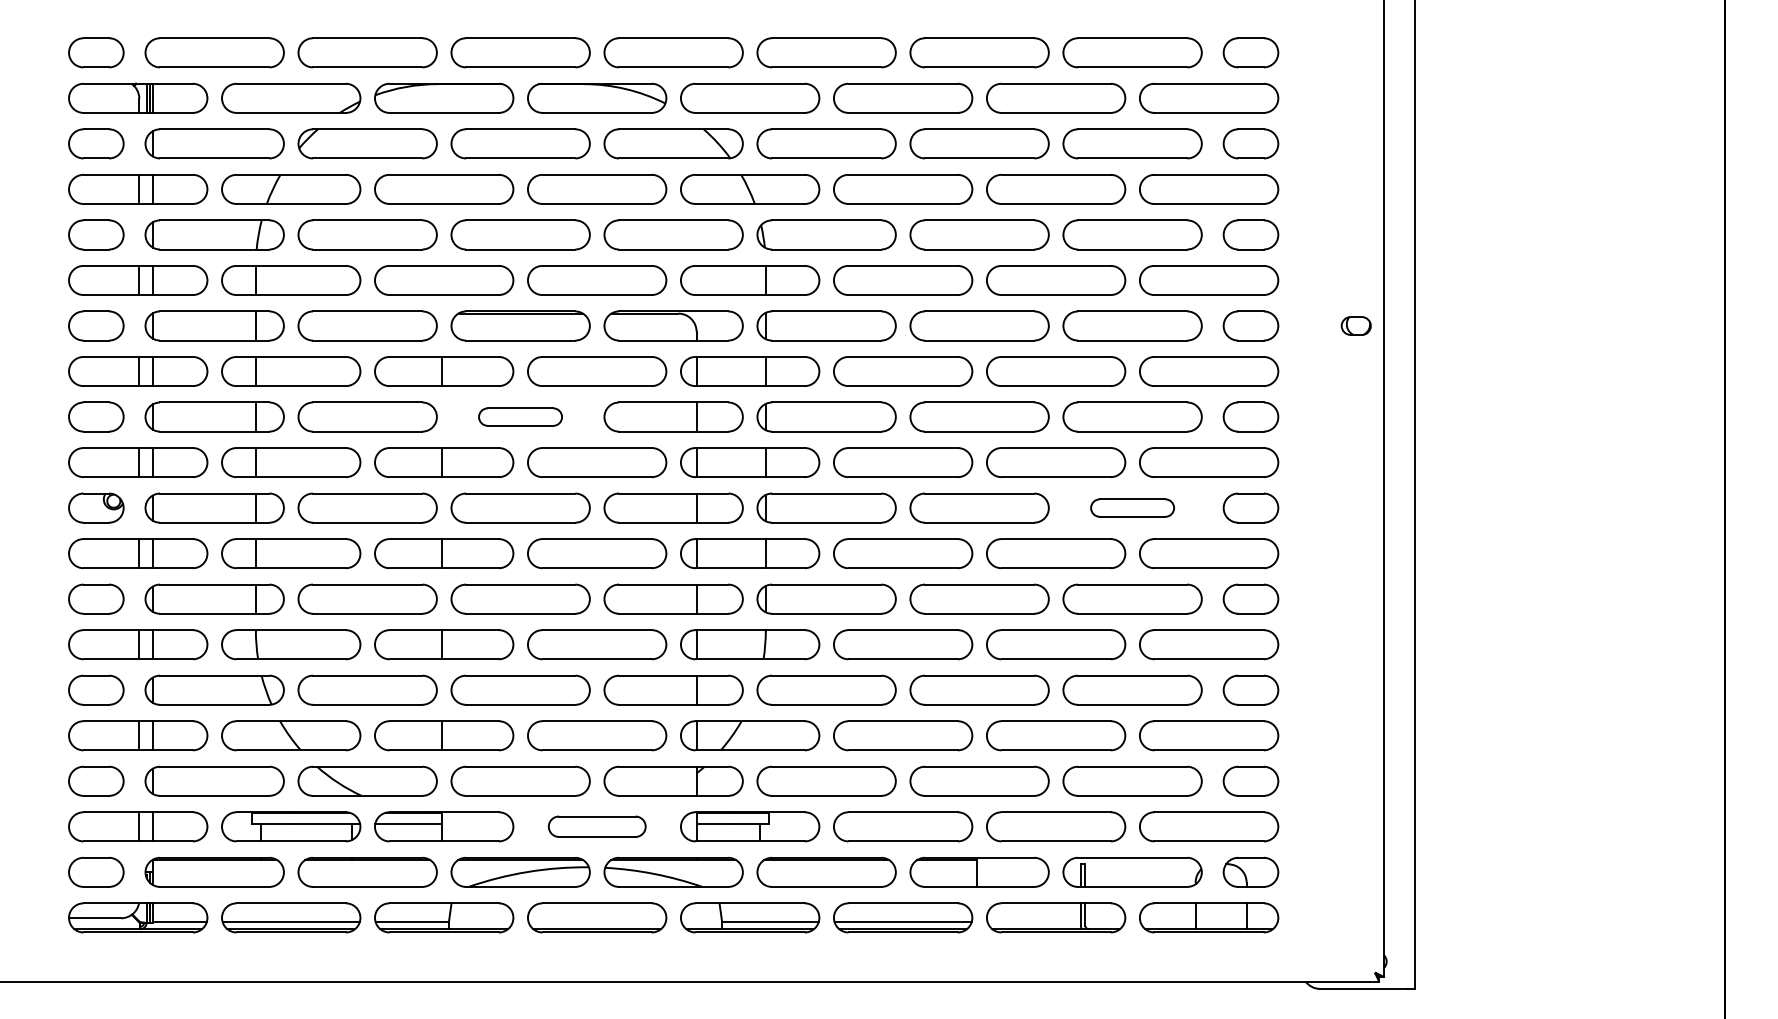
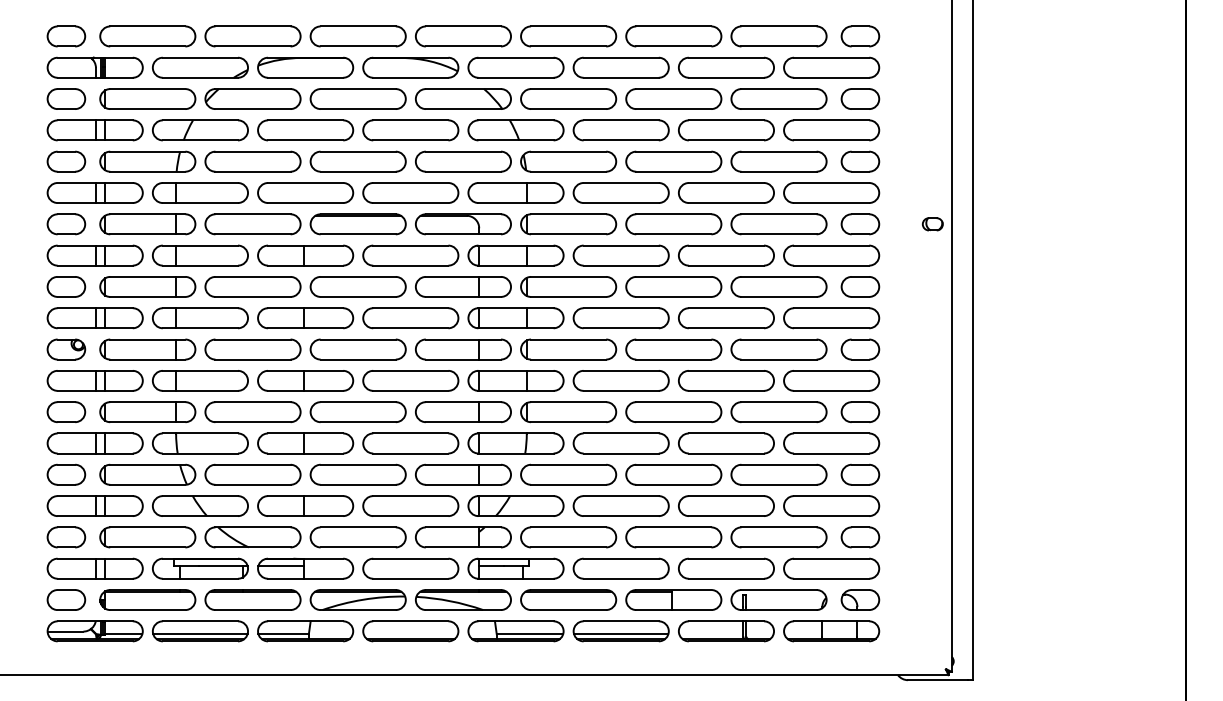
part: (519, 416) -> (357, 286), size x1.67
part: (1131, 508) -> (778, 349), size x1.67
part: (596, 826) -> (410, 568), size x1.43

